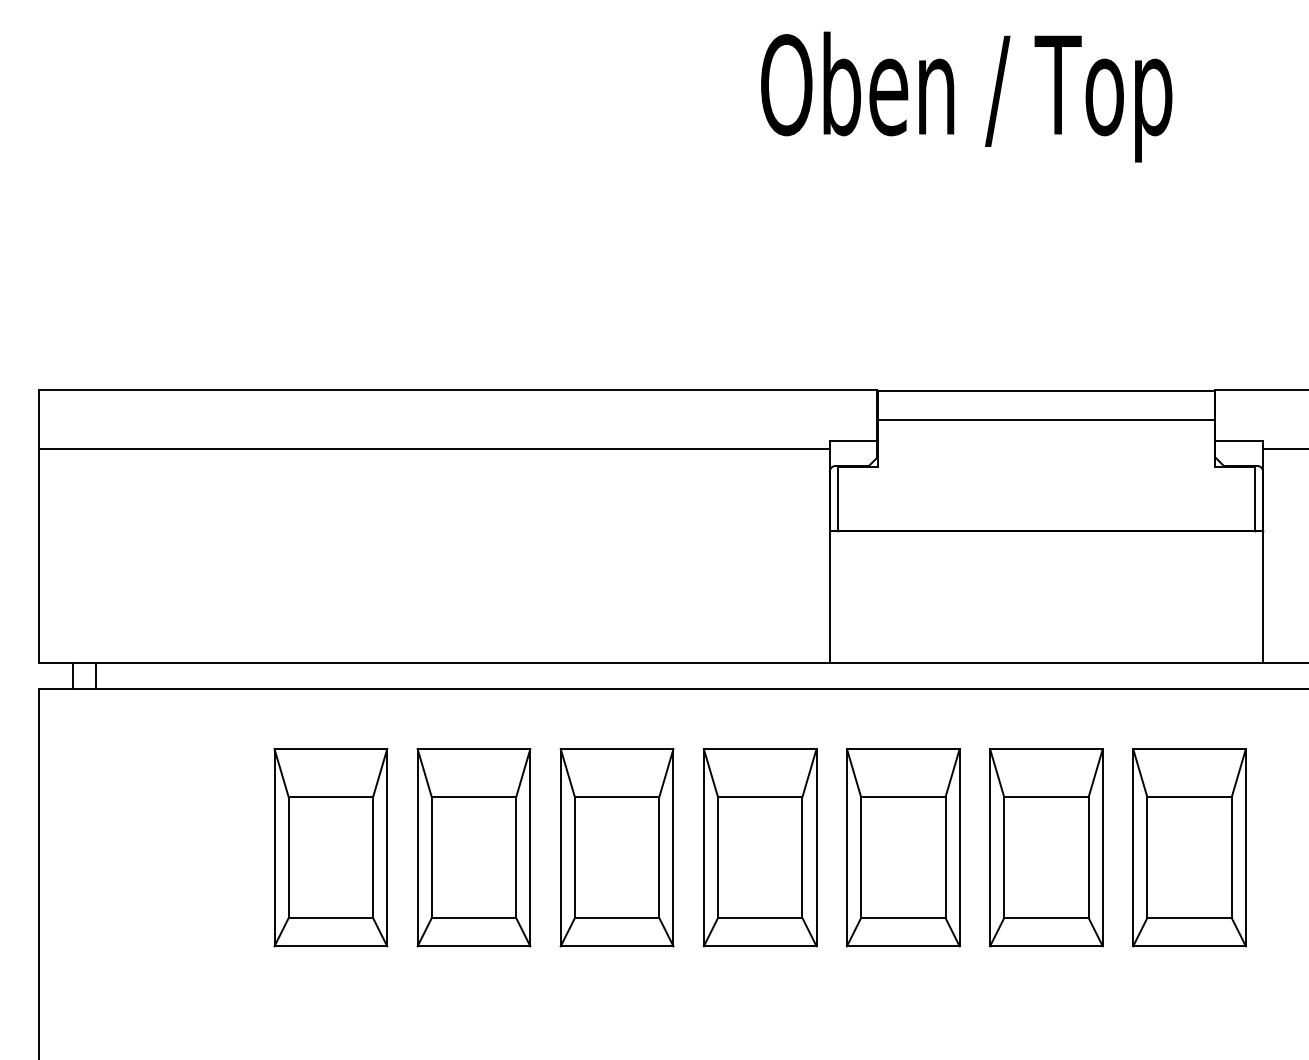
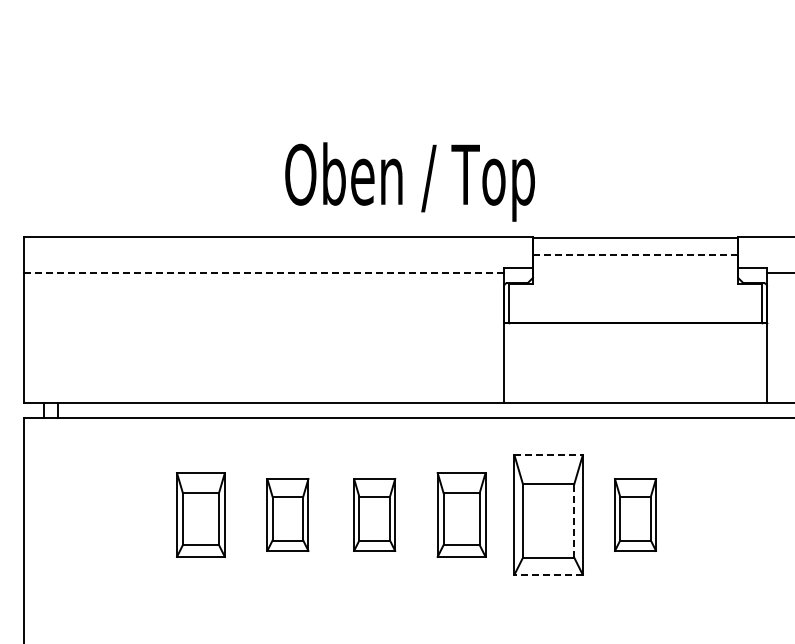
text: (965, 96) -> (409, 181), moved
line: (1047, 418) -> (636, 254), solid -> dashed
line: (435, 450) -> (264, 273), solid -> dashed
line: (904, 749) -> (549, 455), solid -> dashed
part: (330, 846) -> (200, 514), size x0.7
part: (473, 846) -> (287, 514), size x0.6
part: (616, 846) -> (374, 514), size x0.6
part: (759, 846) -> (461, 514), size x0.7
part: (1046, 846) -> (635, 514), size x0.6
part: (1189, 846) -> (722, 514), removed
line: (945, 856) -> (574, 520), solid -> dashed
line: (903, 945) -> (548, 574), solid -> dashed

